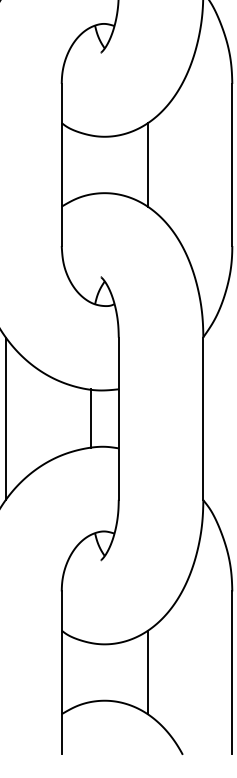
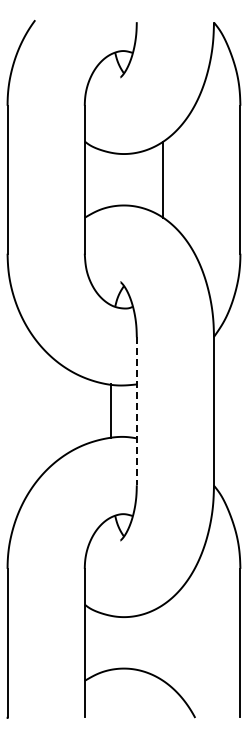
line: (6, 418) -> (34, 411), removed
line: (118, 418) -> (136, 411), solid -> dashed
line: (148, 672) -> (163, 642), removed

